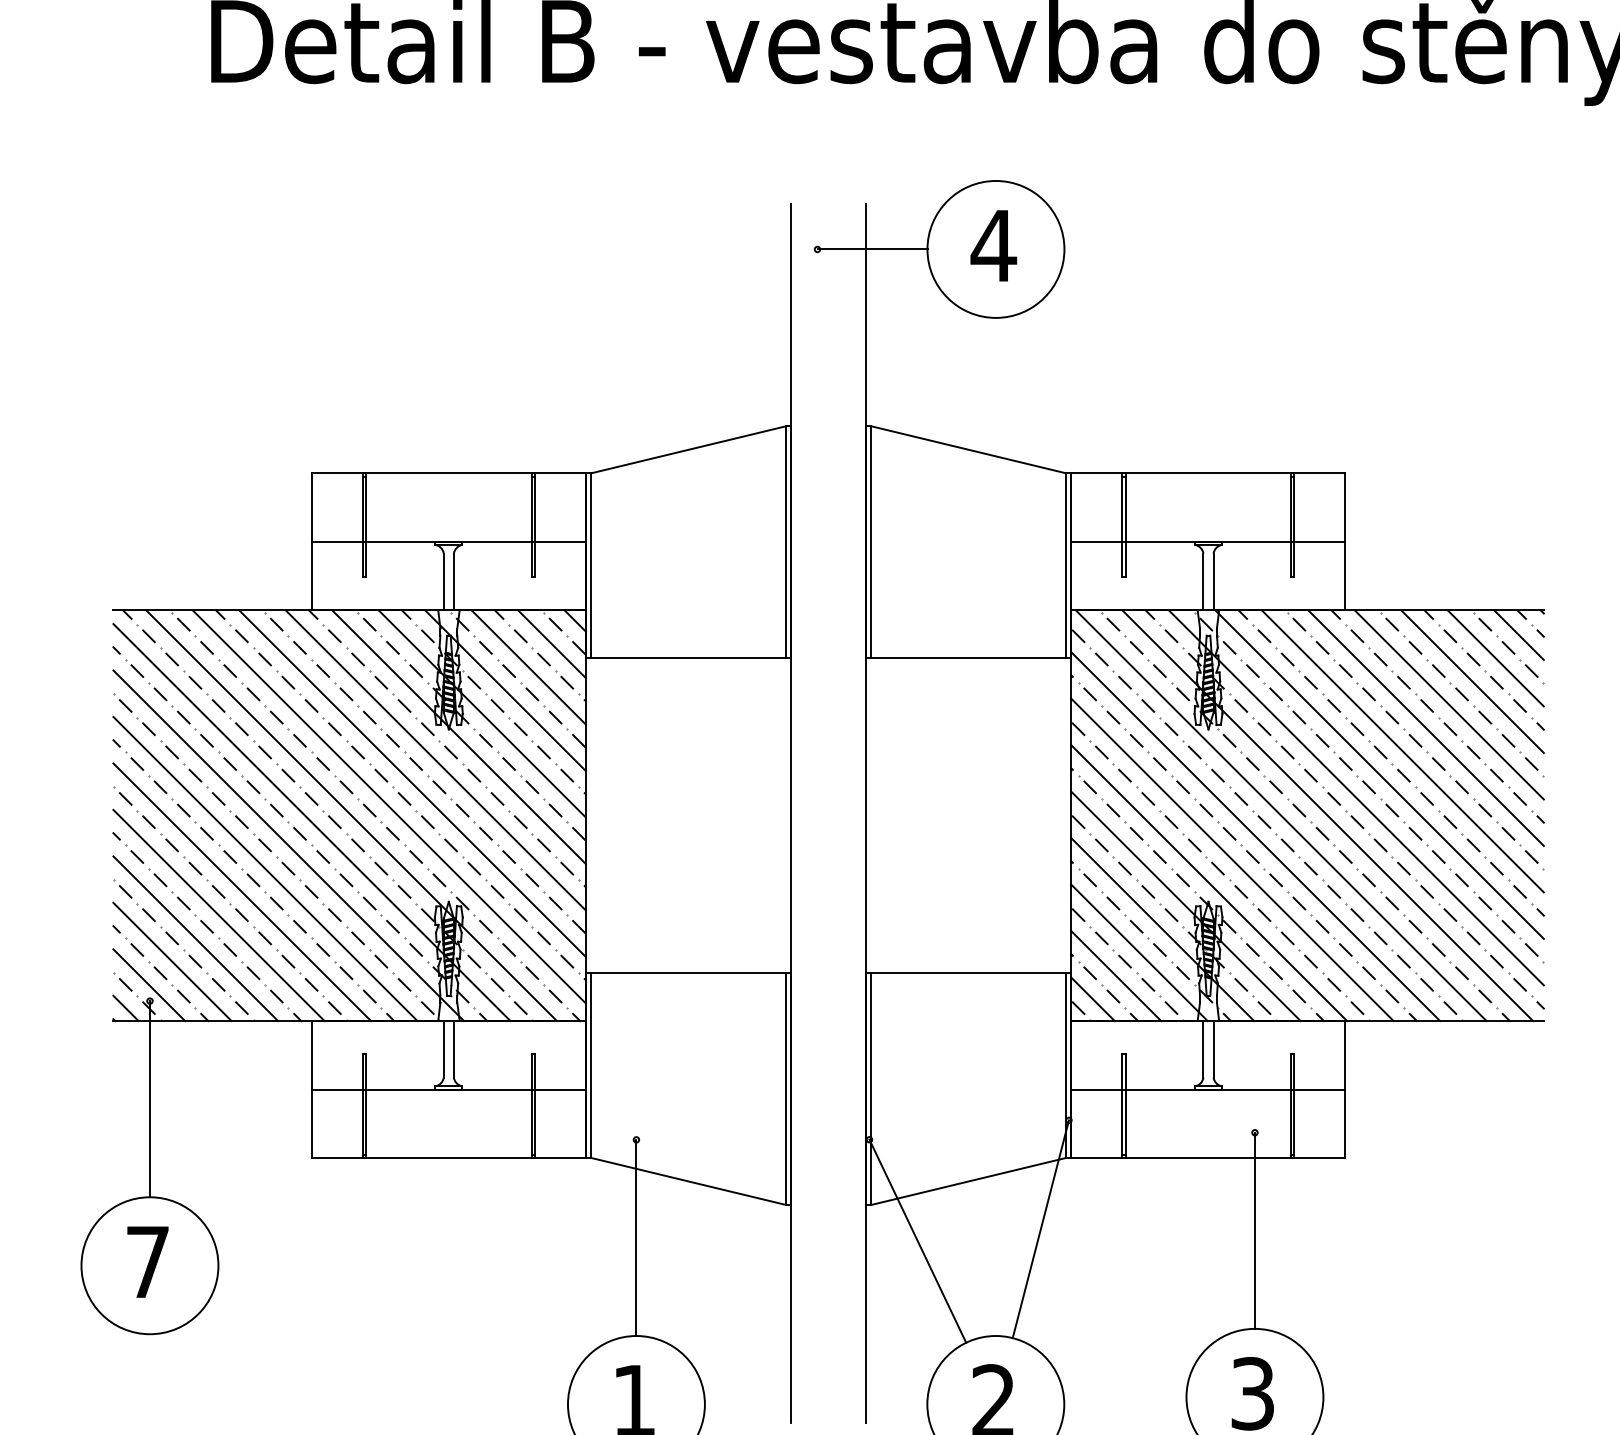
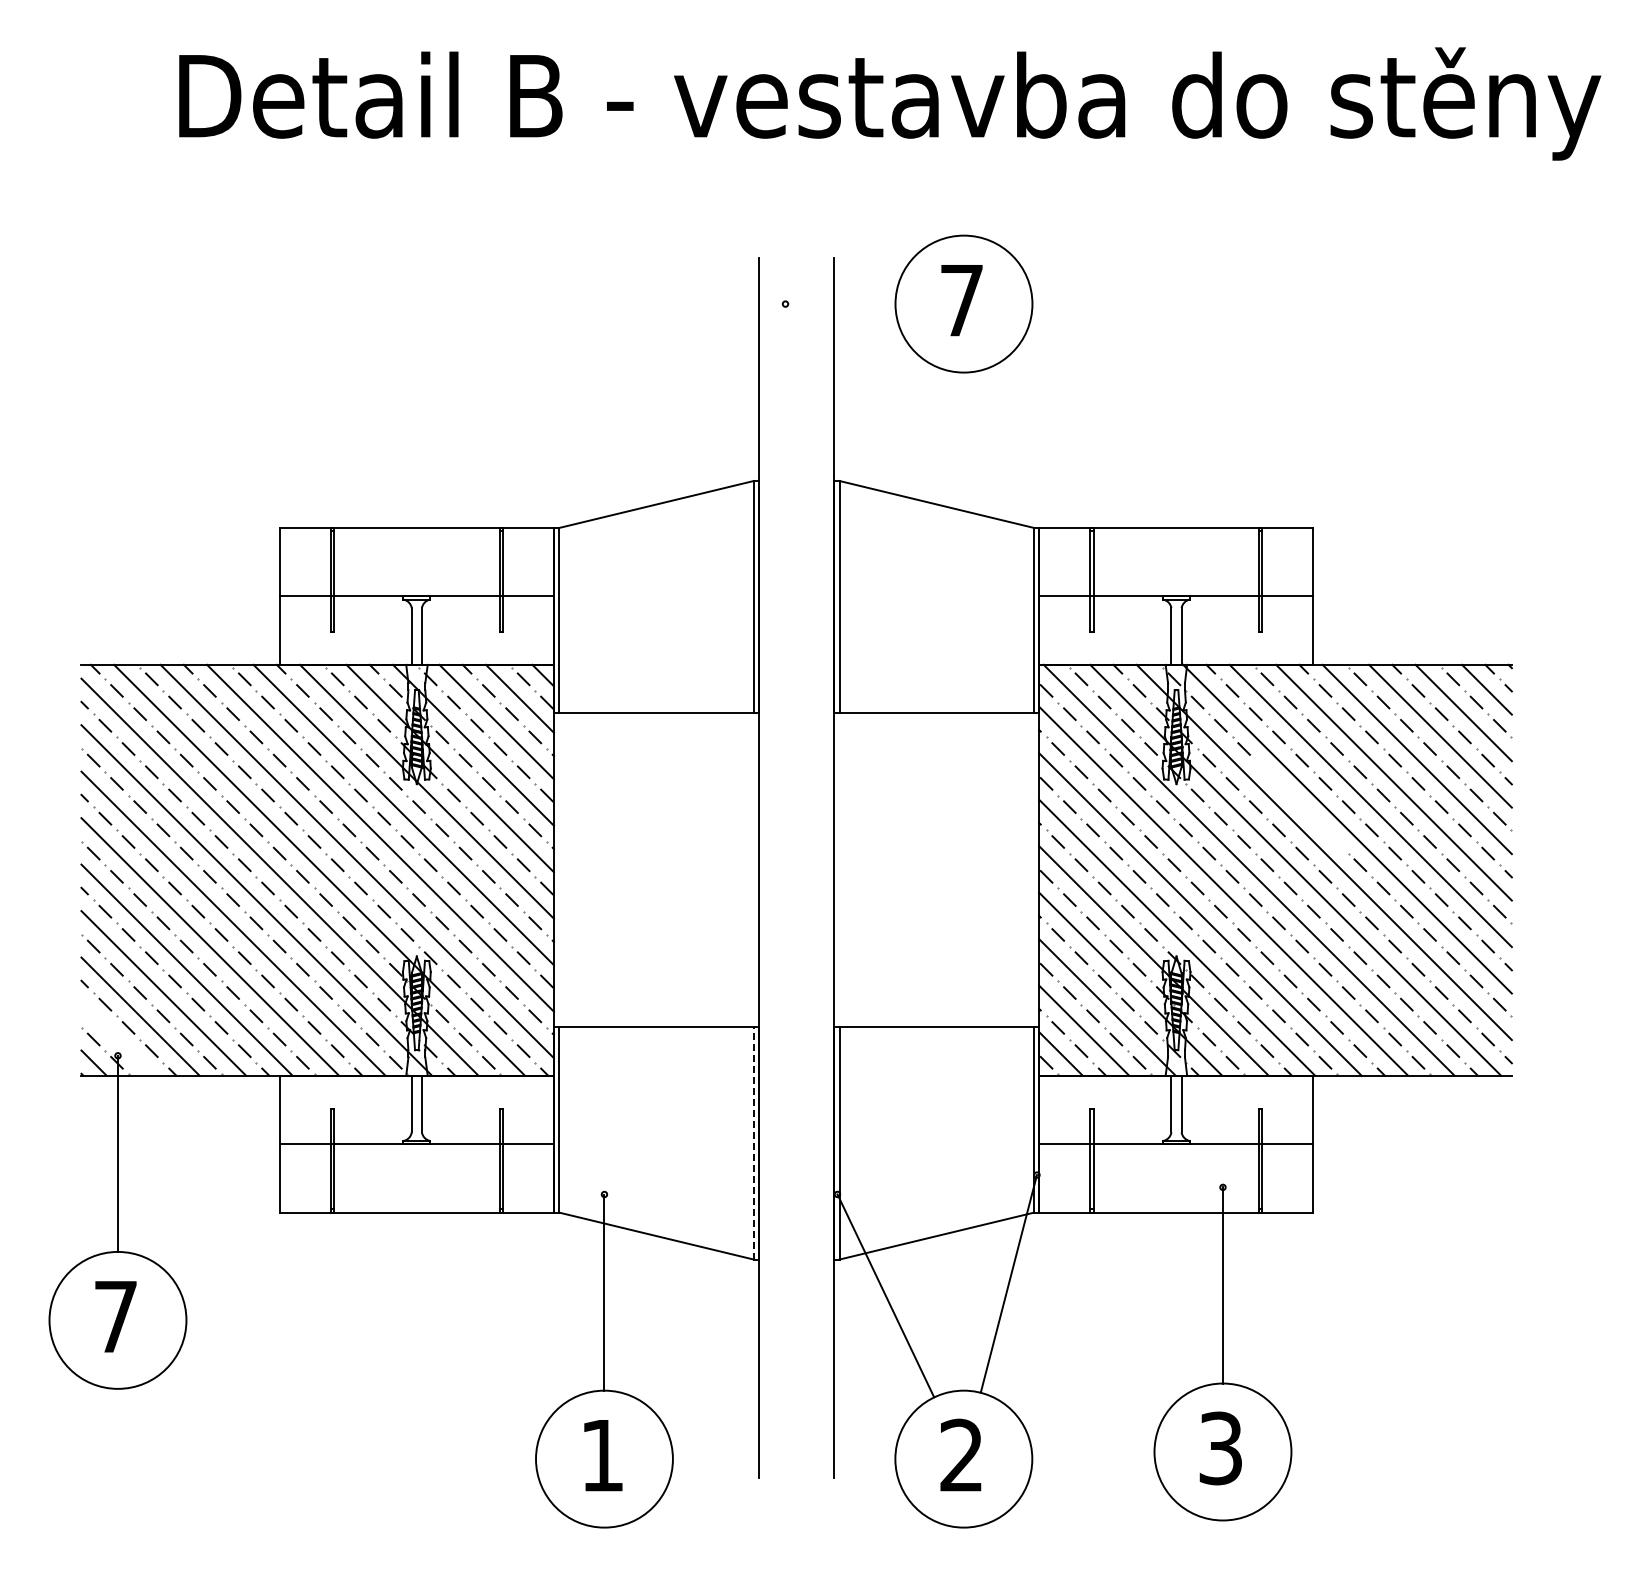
text: (993, 245) -> (961, 300), 4 -> 7
line: (872, 249) -> (840, 304), removed
part: (1331, 749) -> (1299, 804), removed
line: (149, 984) -> (117, 1039), removed
line: (785, 1088) -> (753, 1143), solid -> dashed

